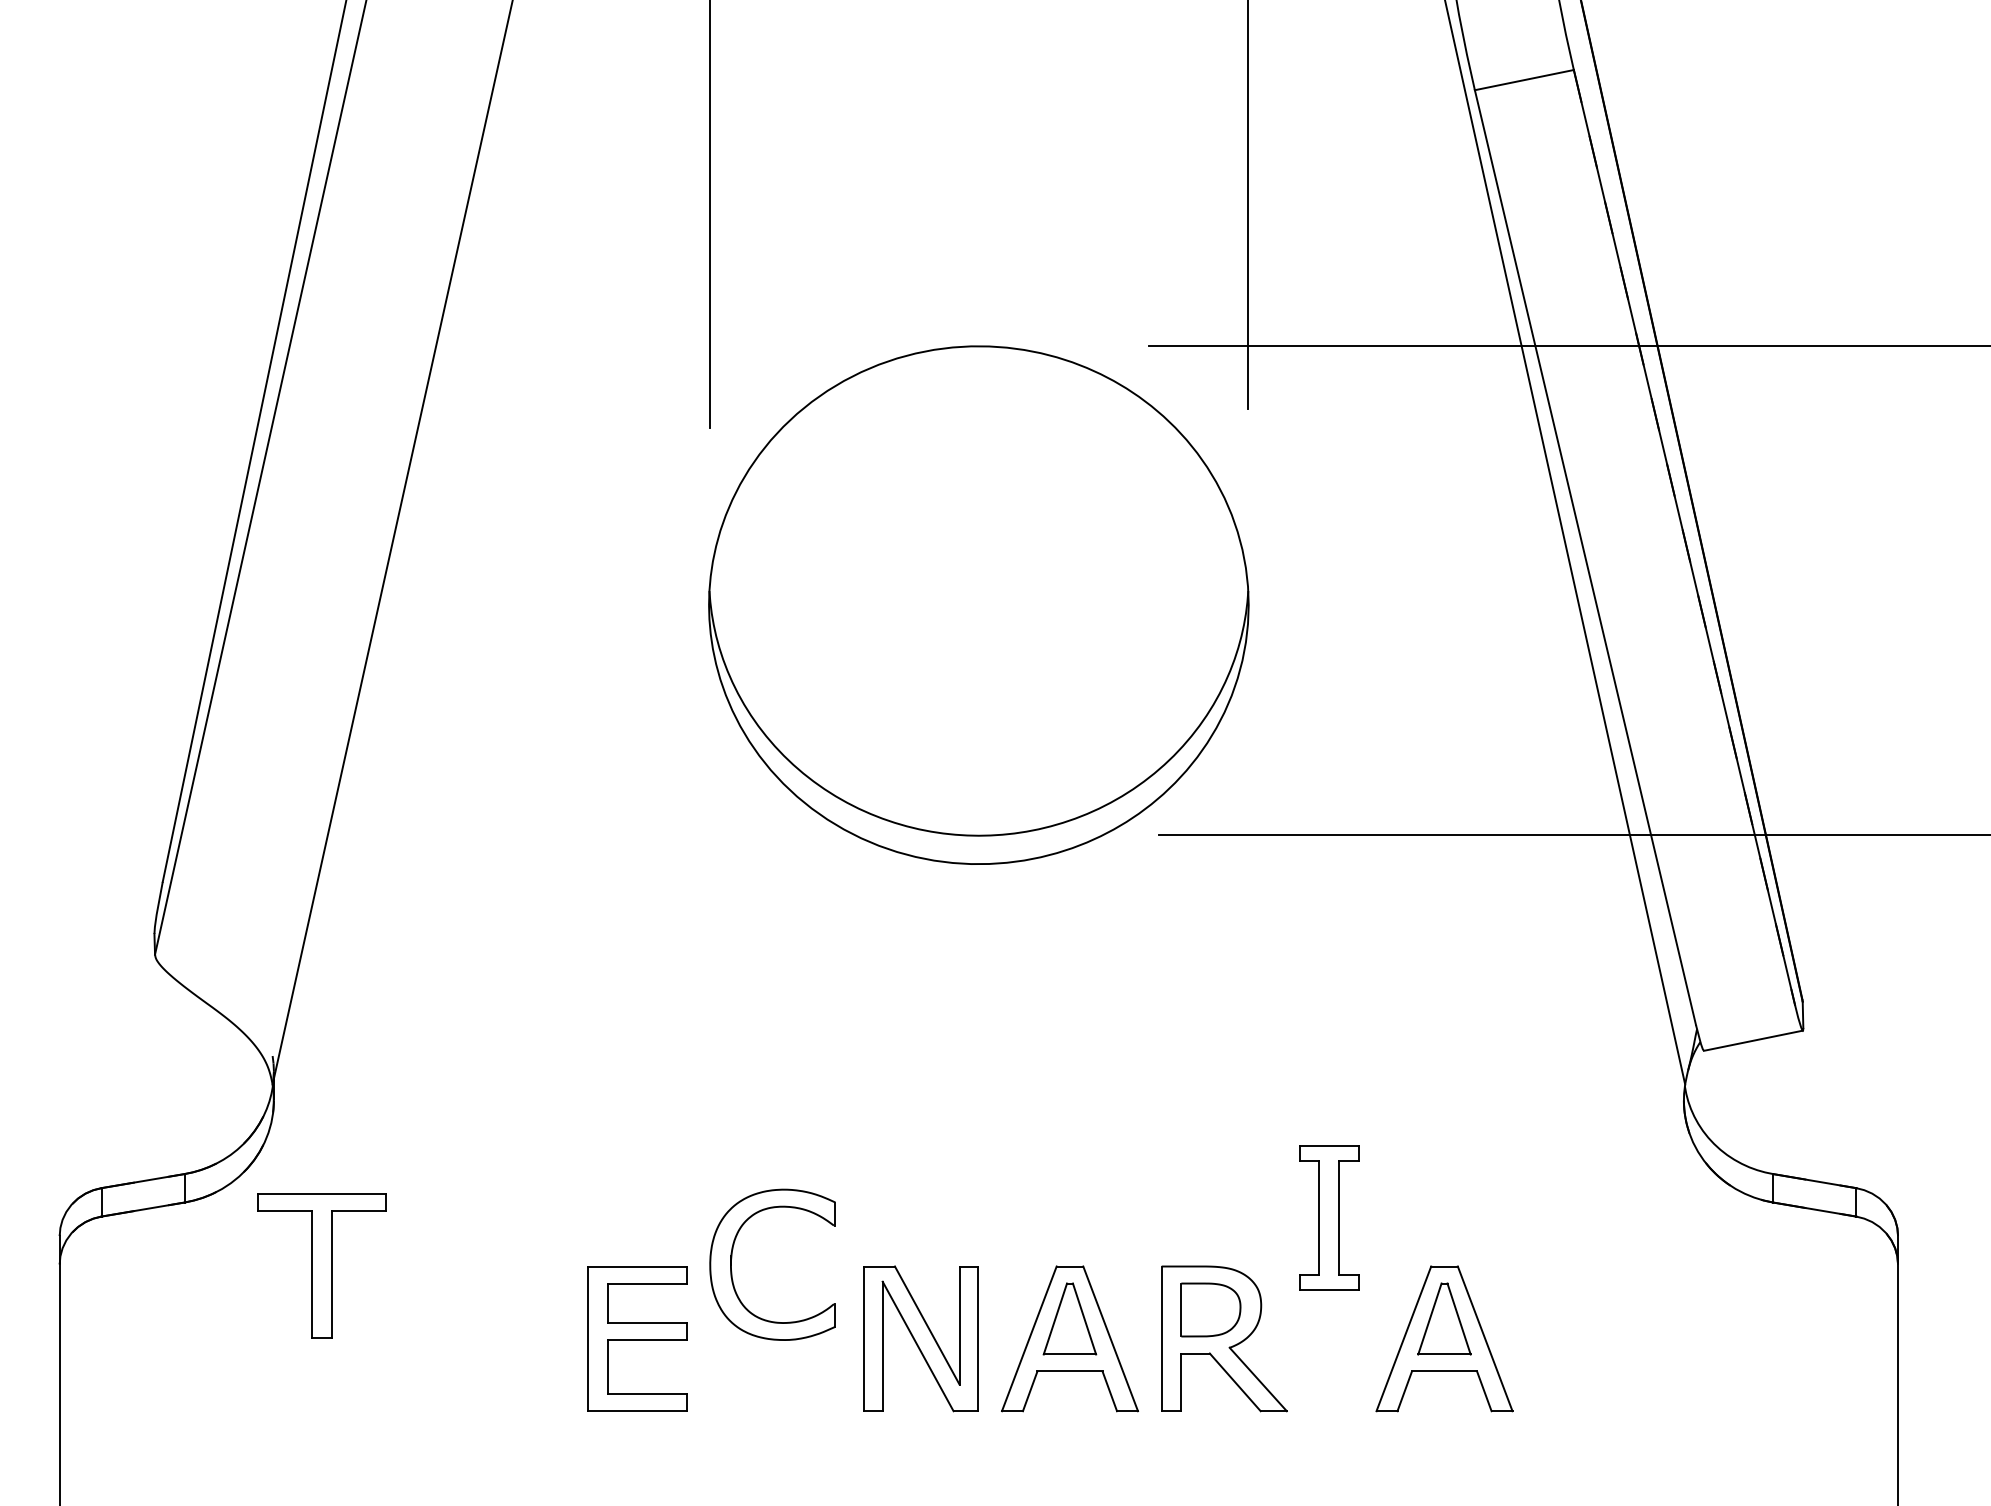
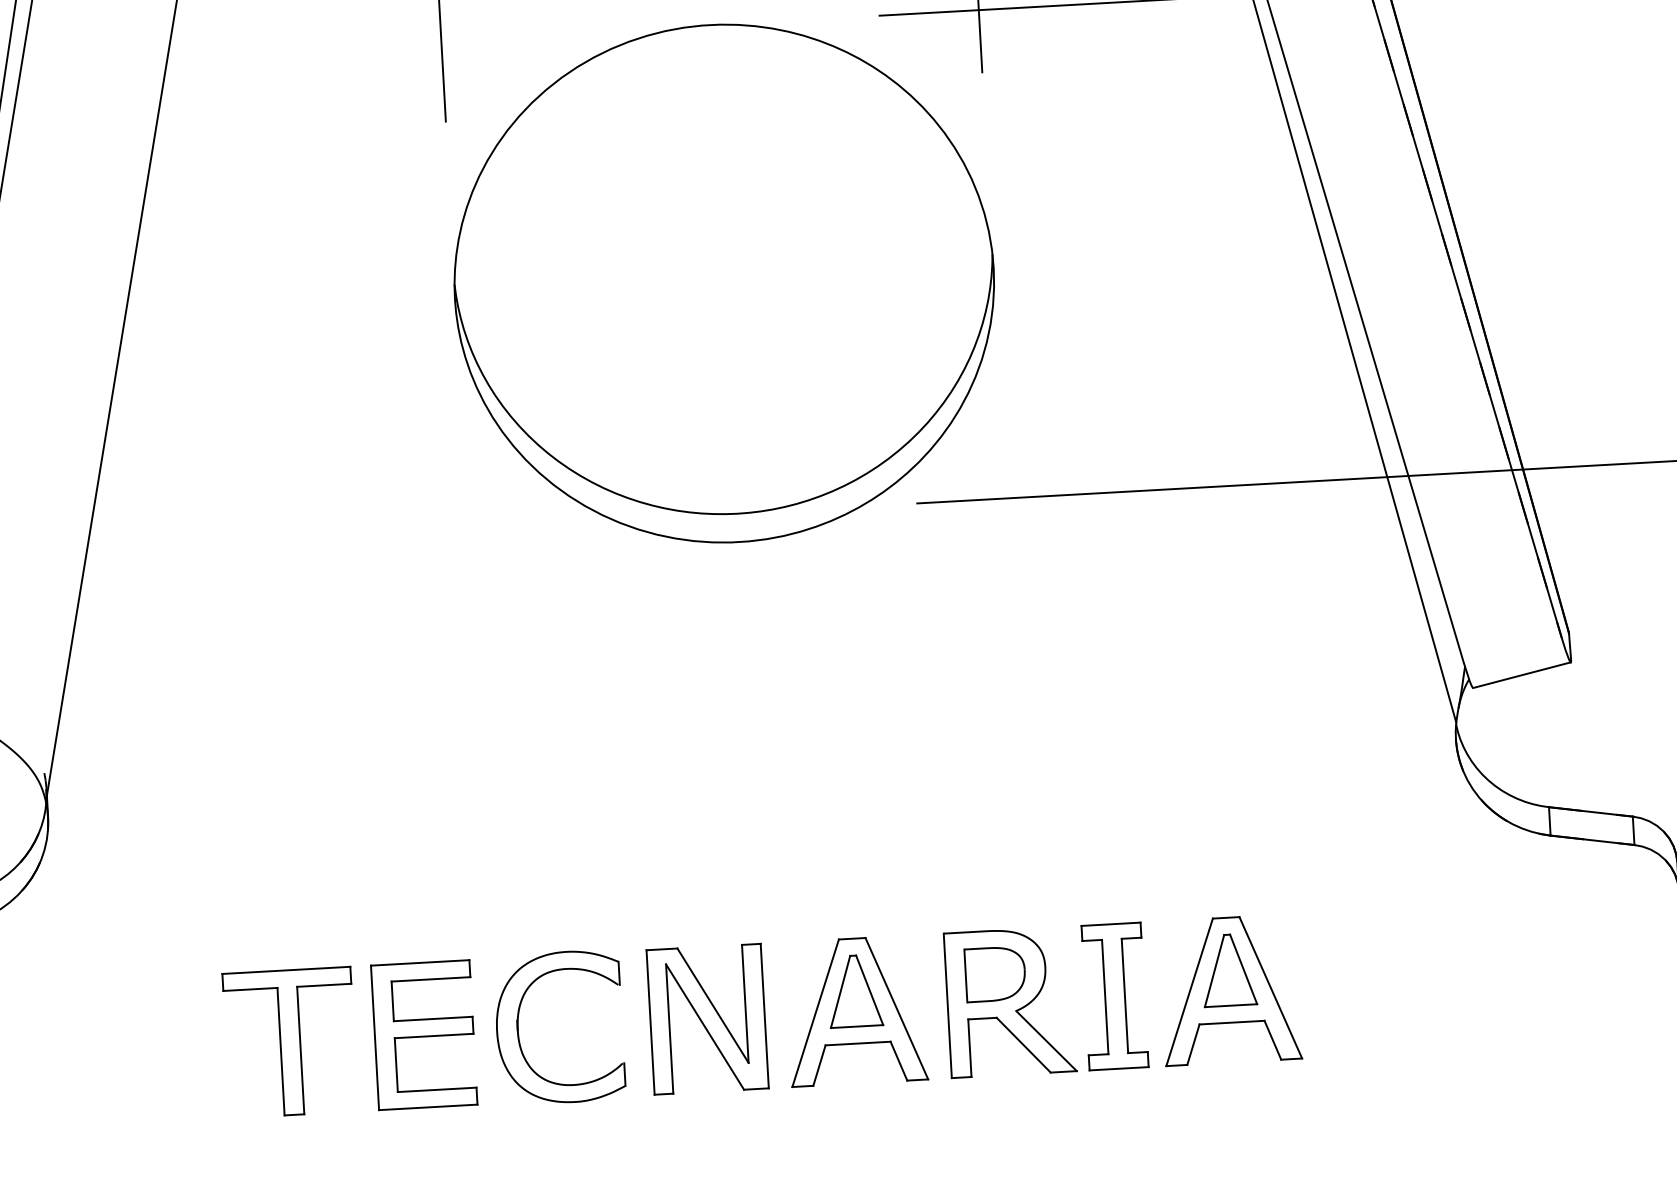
part: (1329, 1217) -> (1115, 996), moved
part: (732, 1258) -> (518, 1023), moved
part: (321, 1265) -> (289, 1042), moved

